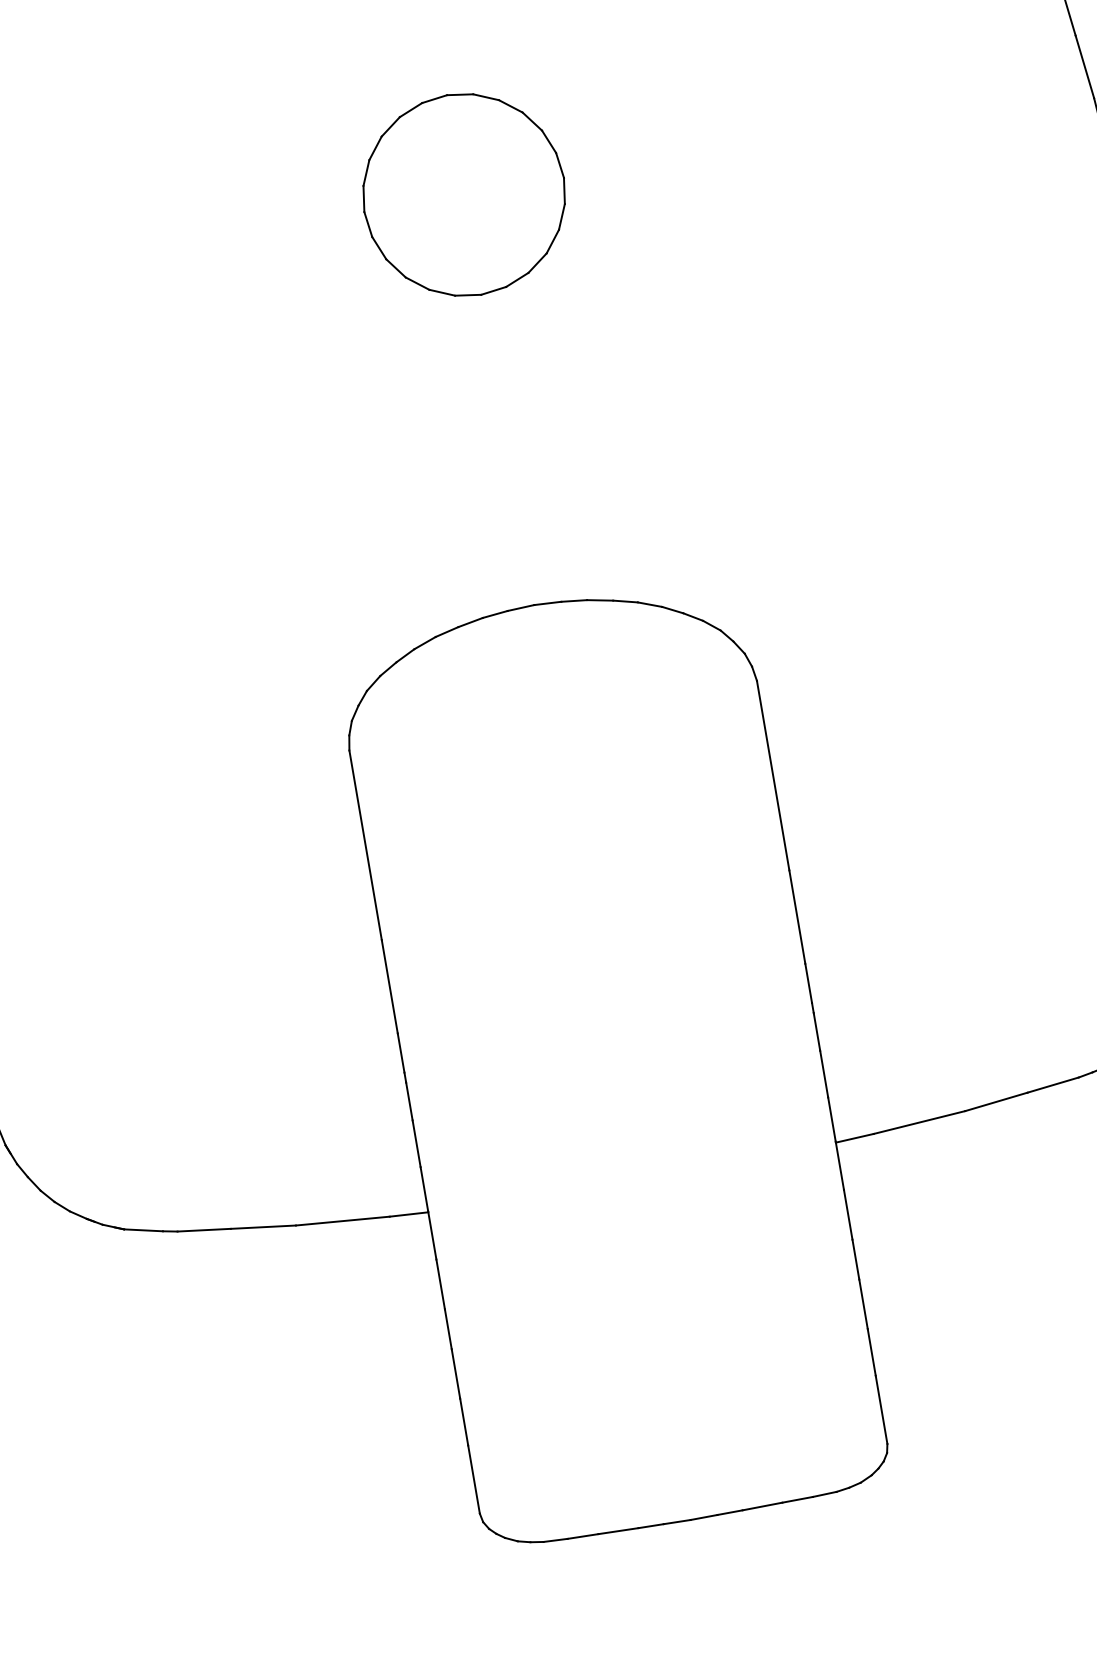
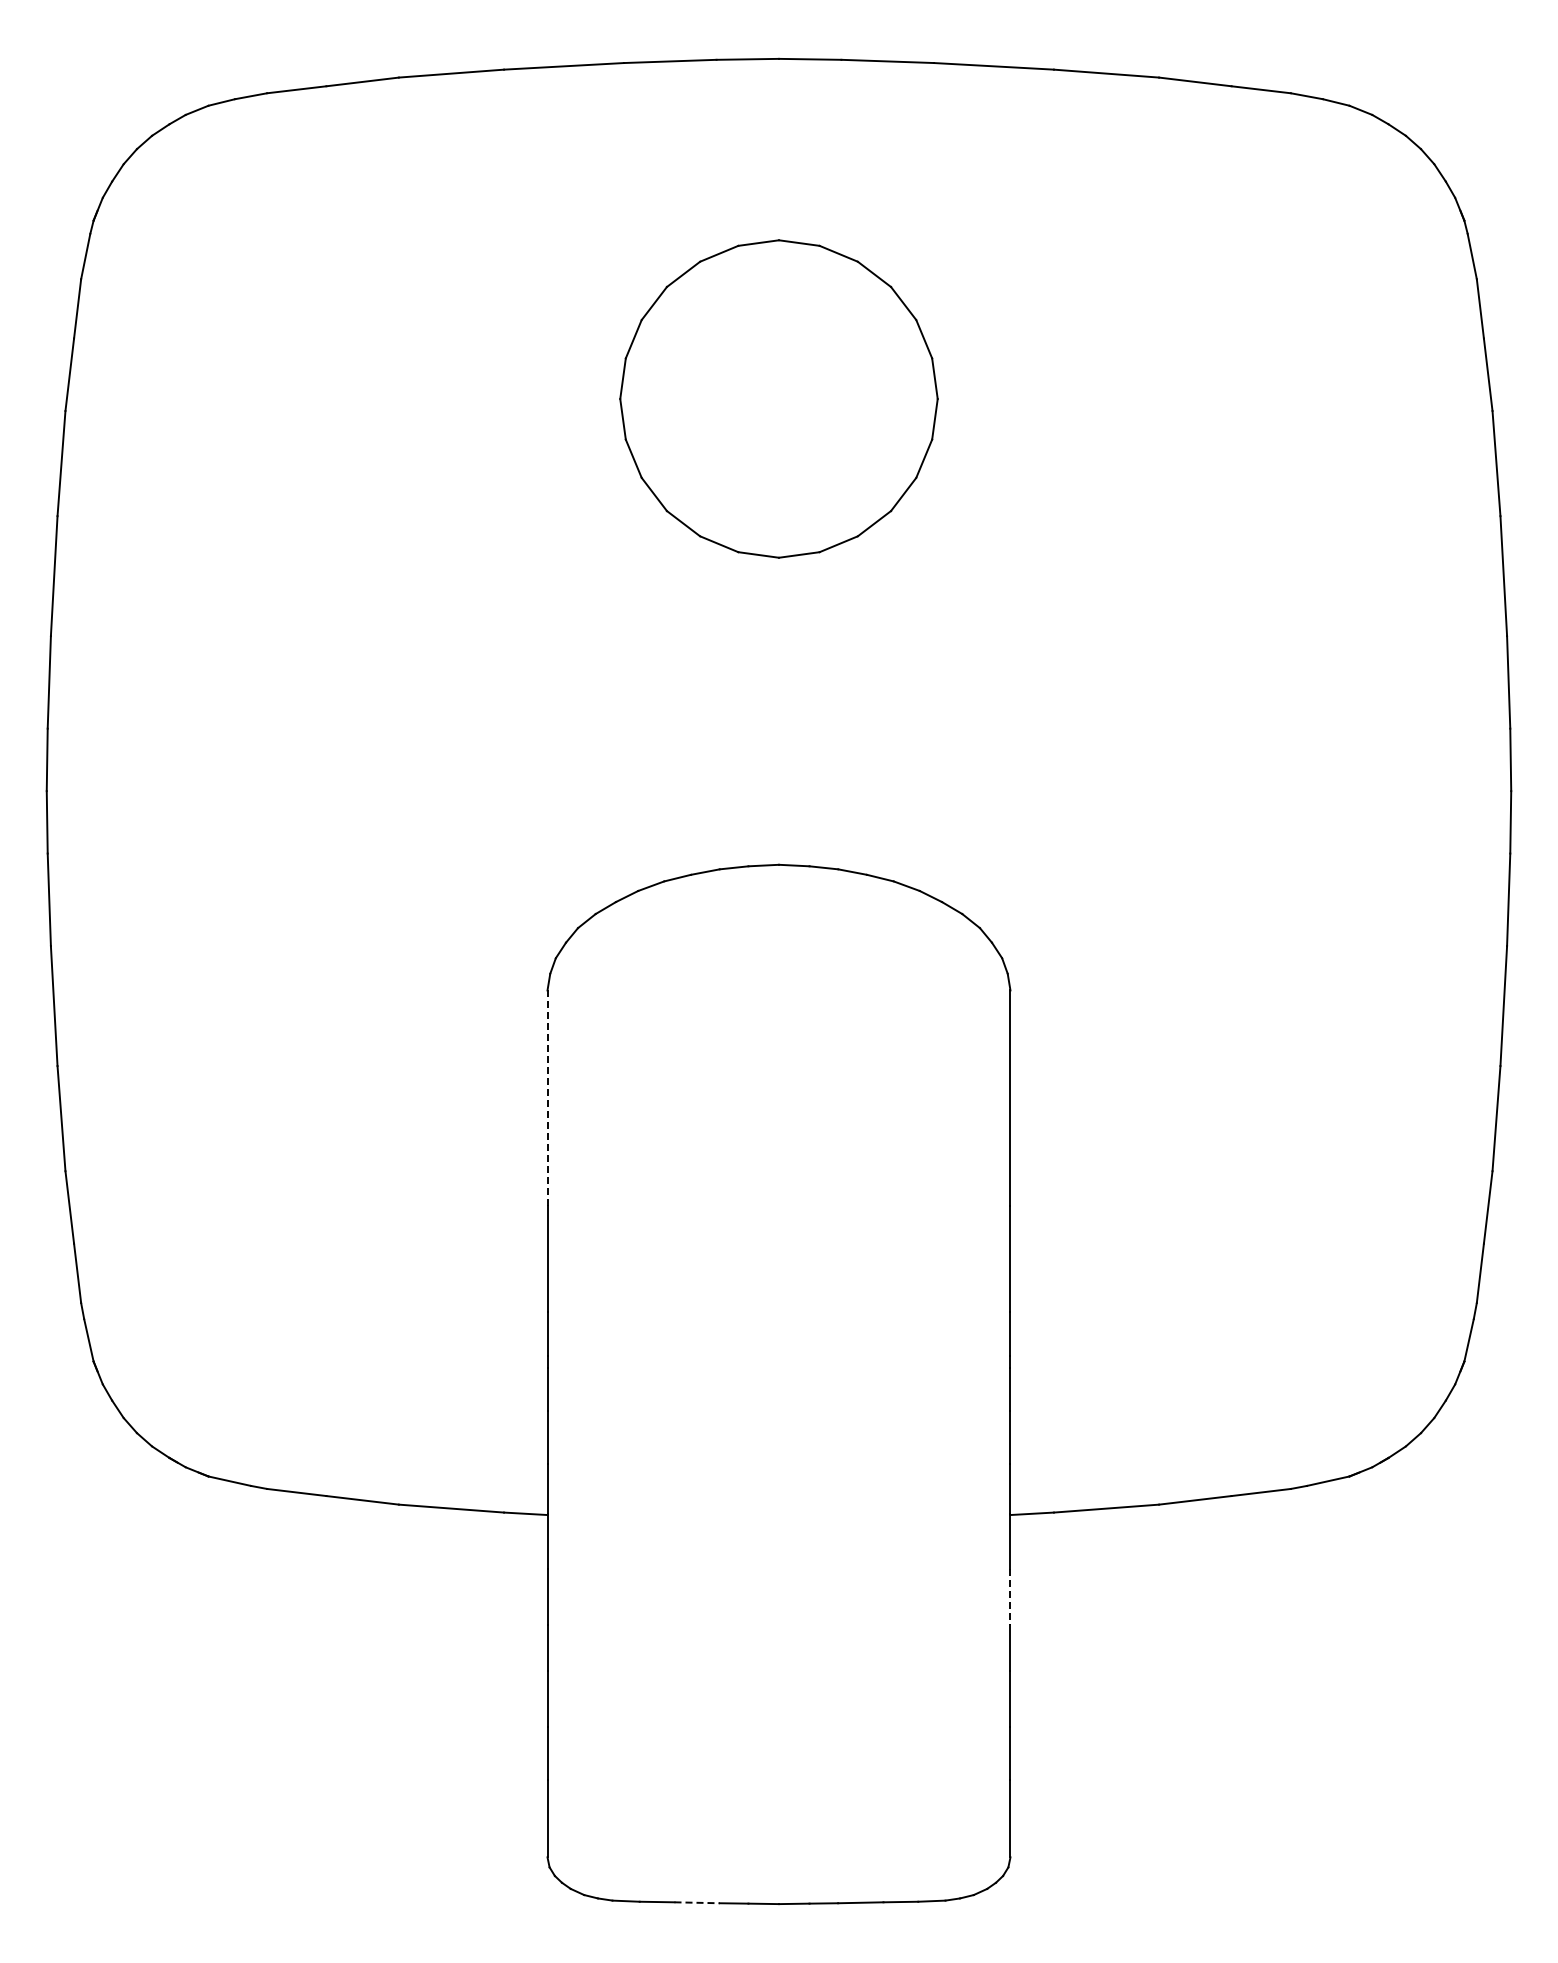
part: (463, 194) -> (778, 398), size x1.4
line: (365, 845) -> (547, 1098), solid -> dashed
line: (848, 1215) -> (1010, 1597), solid -> dashed
line: (618, 1530) -> (697, 1902), solid -> dashed

